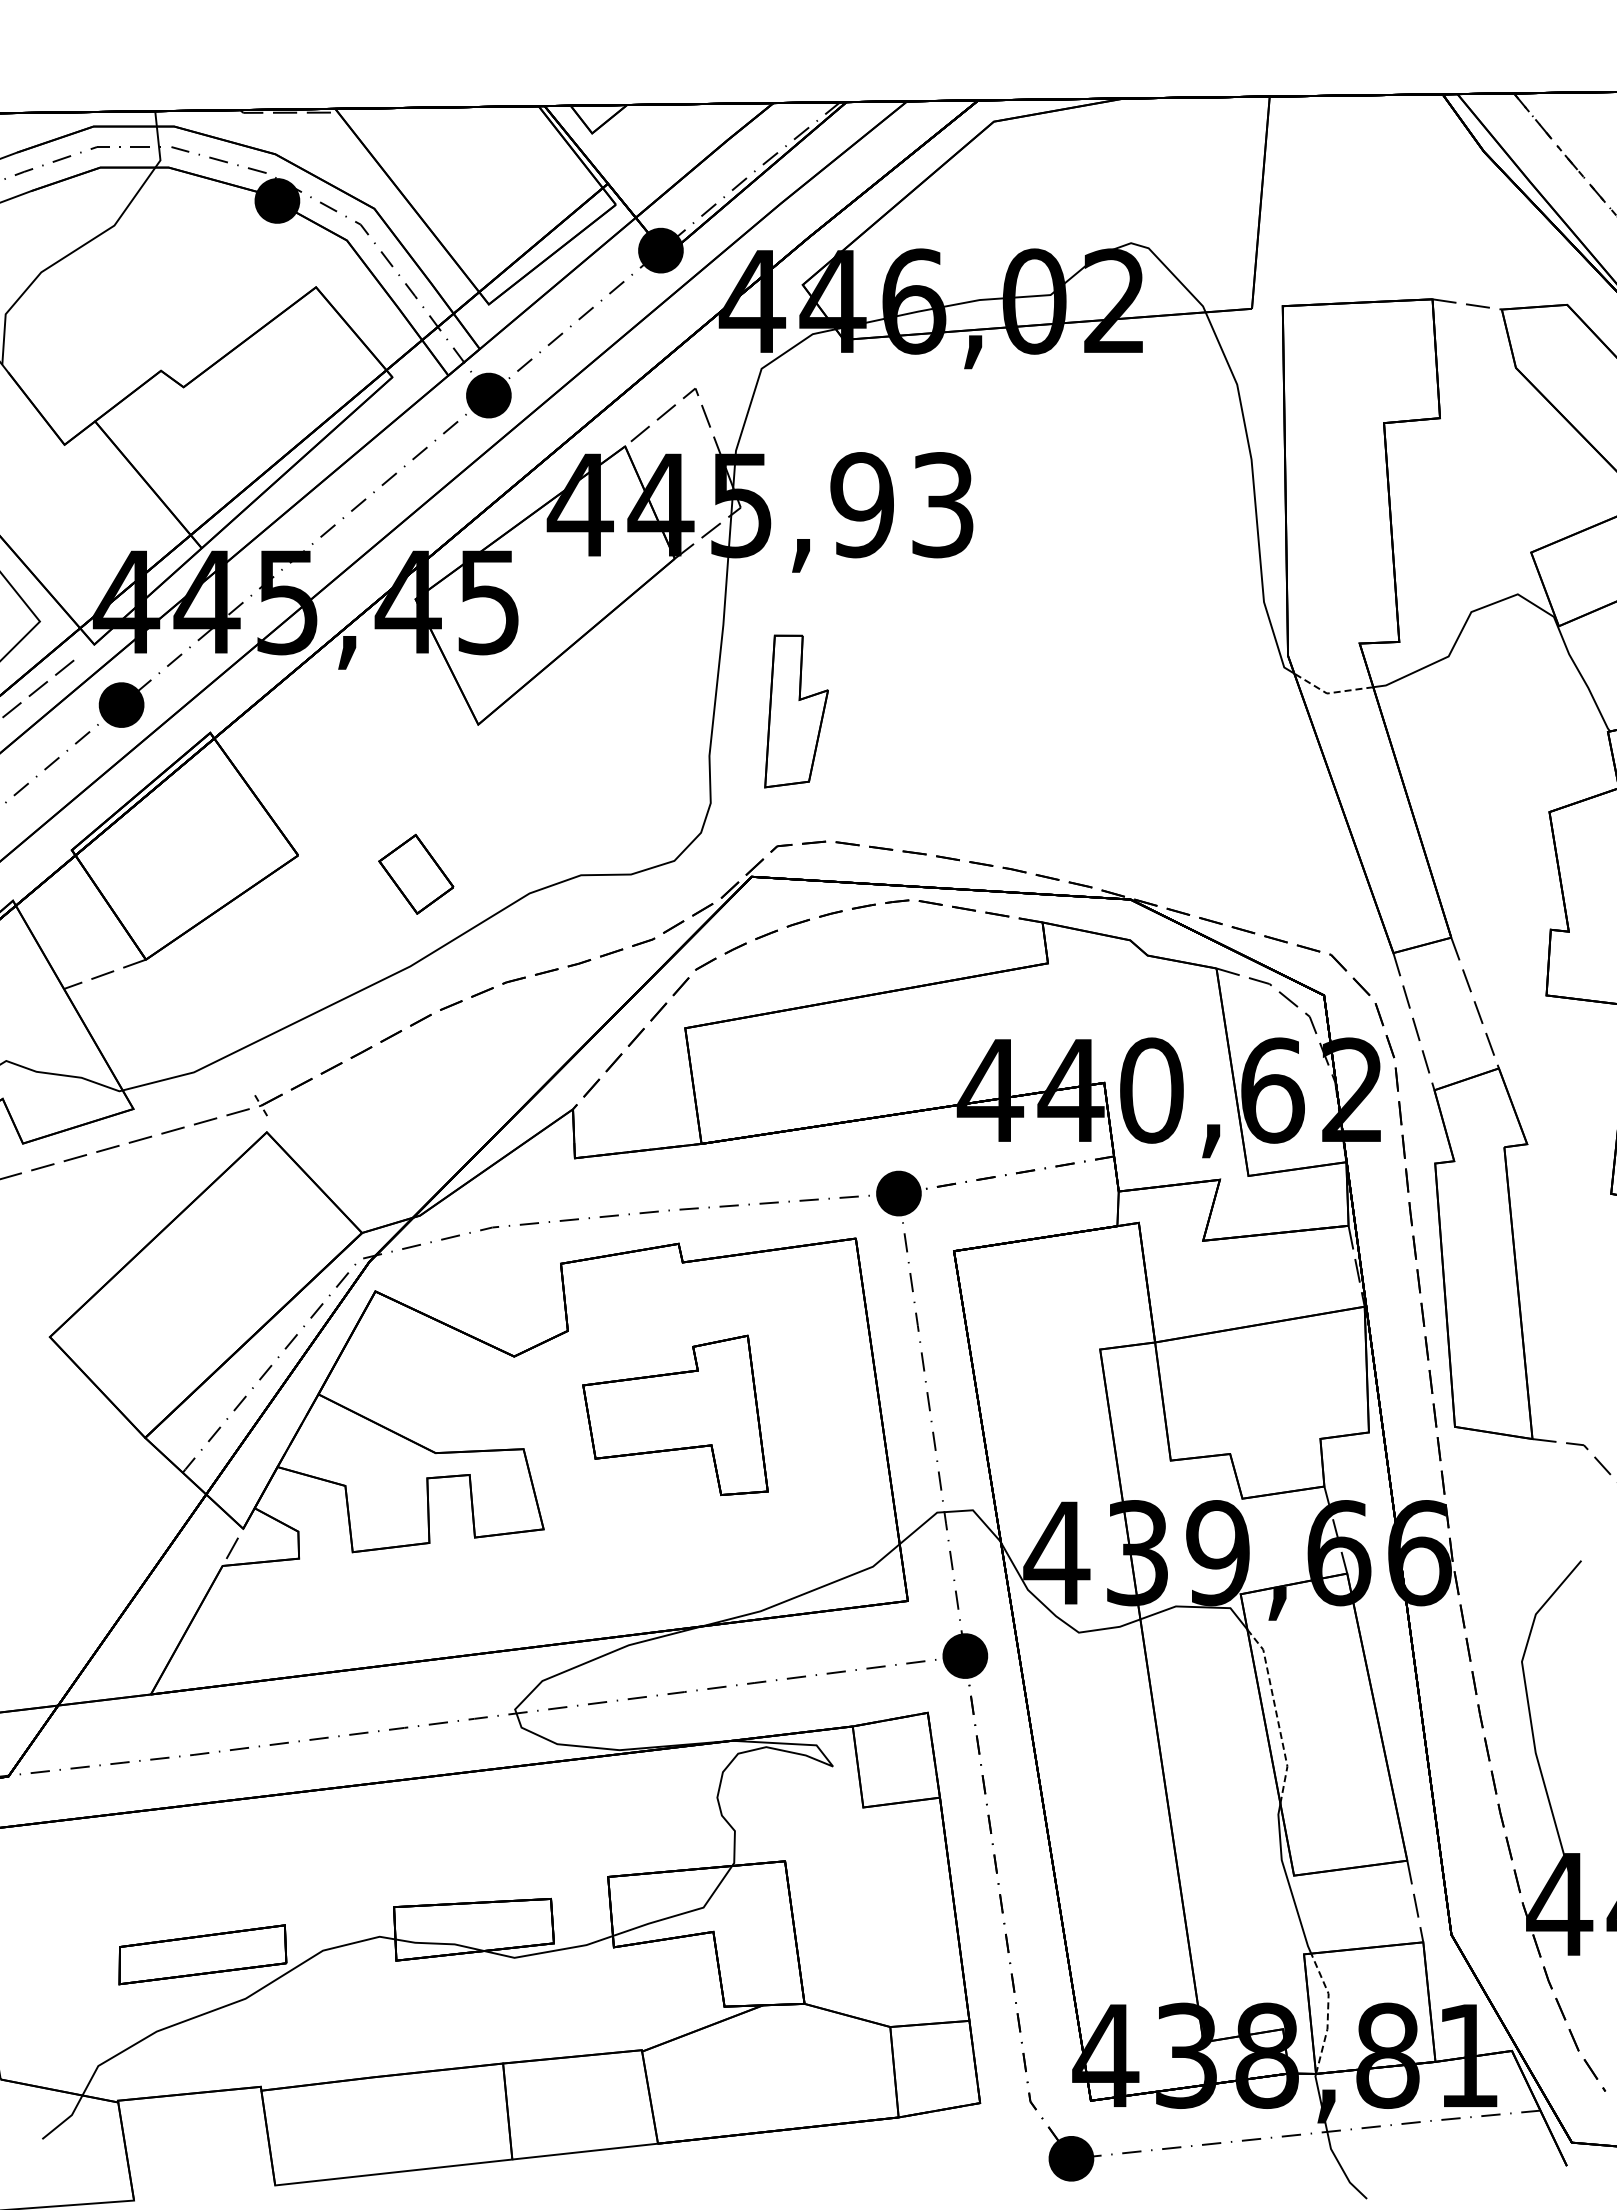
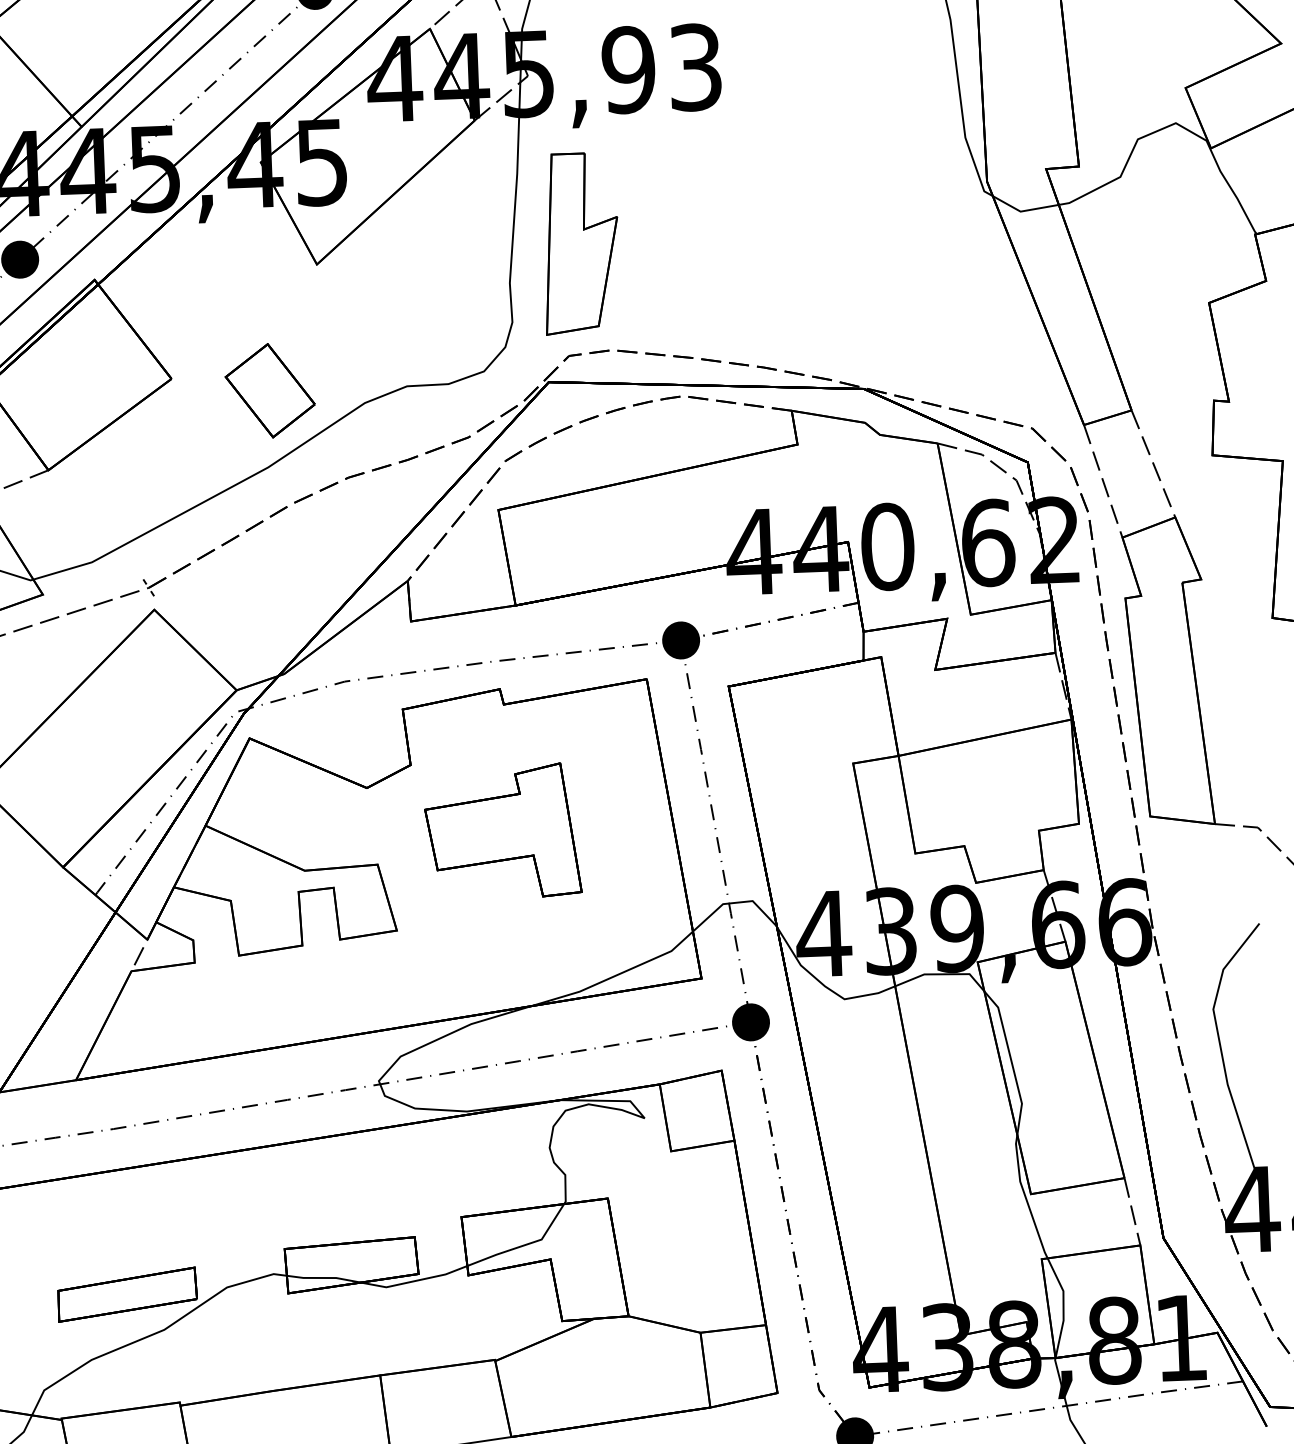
line: (1329, 693) -> (1022, 211), dashed -> solid
part: (796, 711) -> (580, 243), size x1.43
part: (416, 874) -> (270, 390), size x1.43
line: (1276, 1713) -> (1011, 1060), dashed -> solid
line: (1328, 2012) -> (1063, 1306), dashed -> solid

